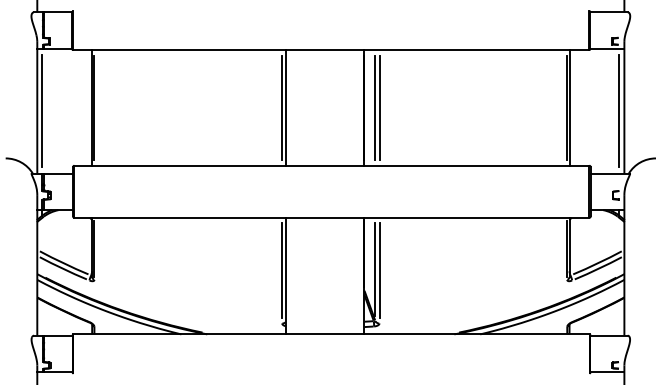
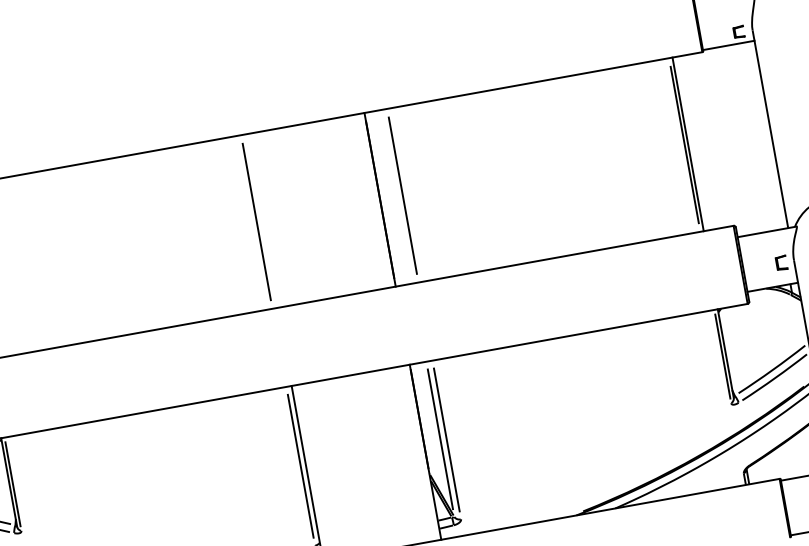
line: (285, 107) -> (261, 220), removed
line: (375, 107) -> (396, 196), removed
line: (619, 111) -> (764, 136), removed

